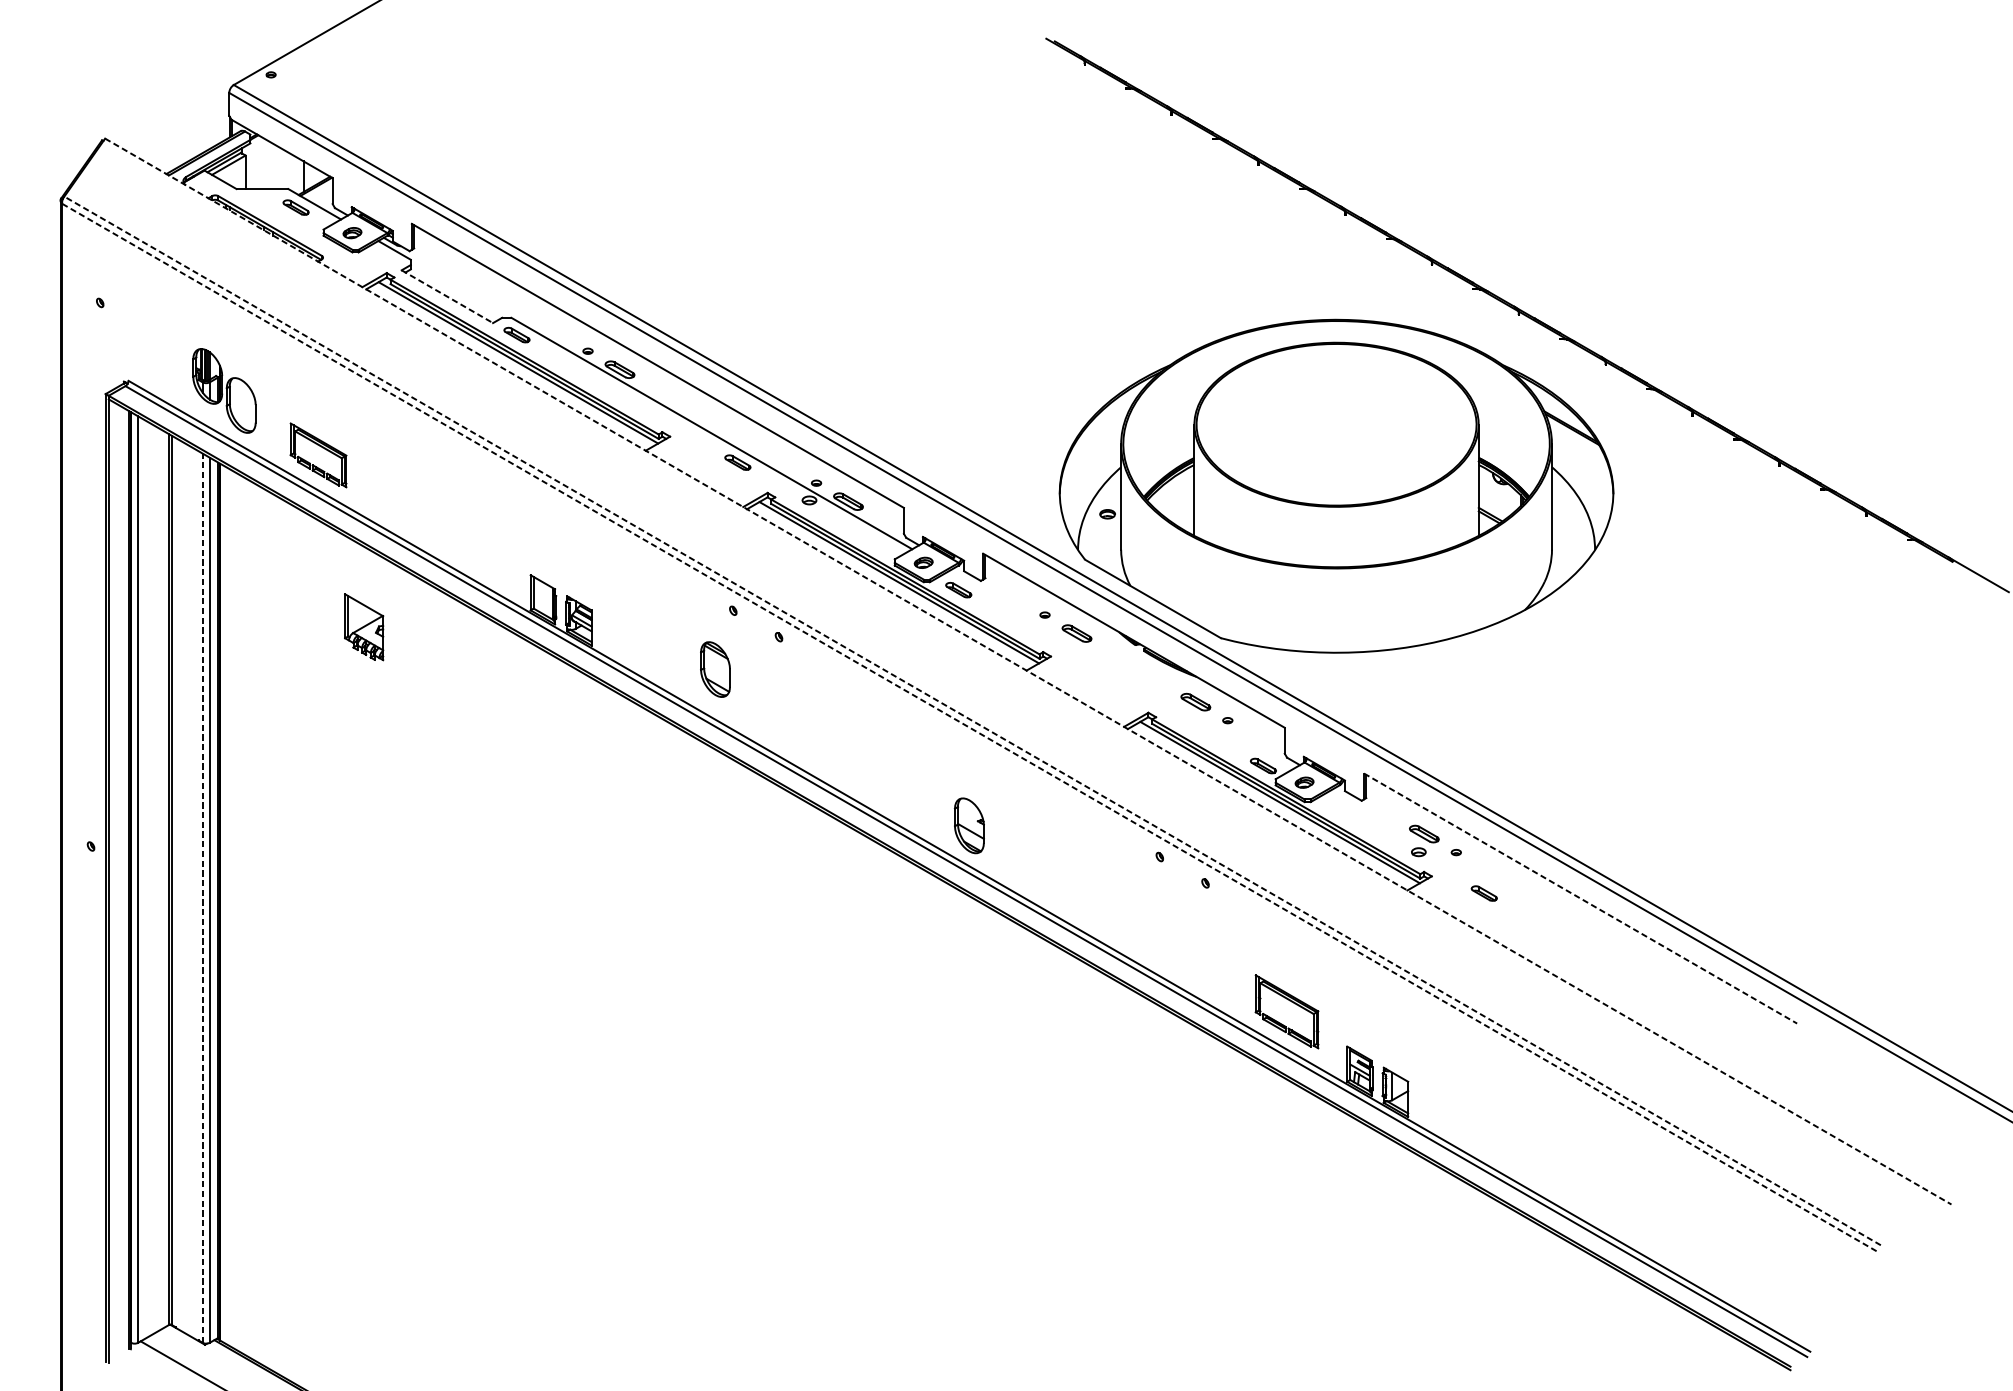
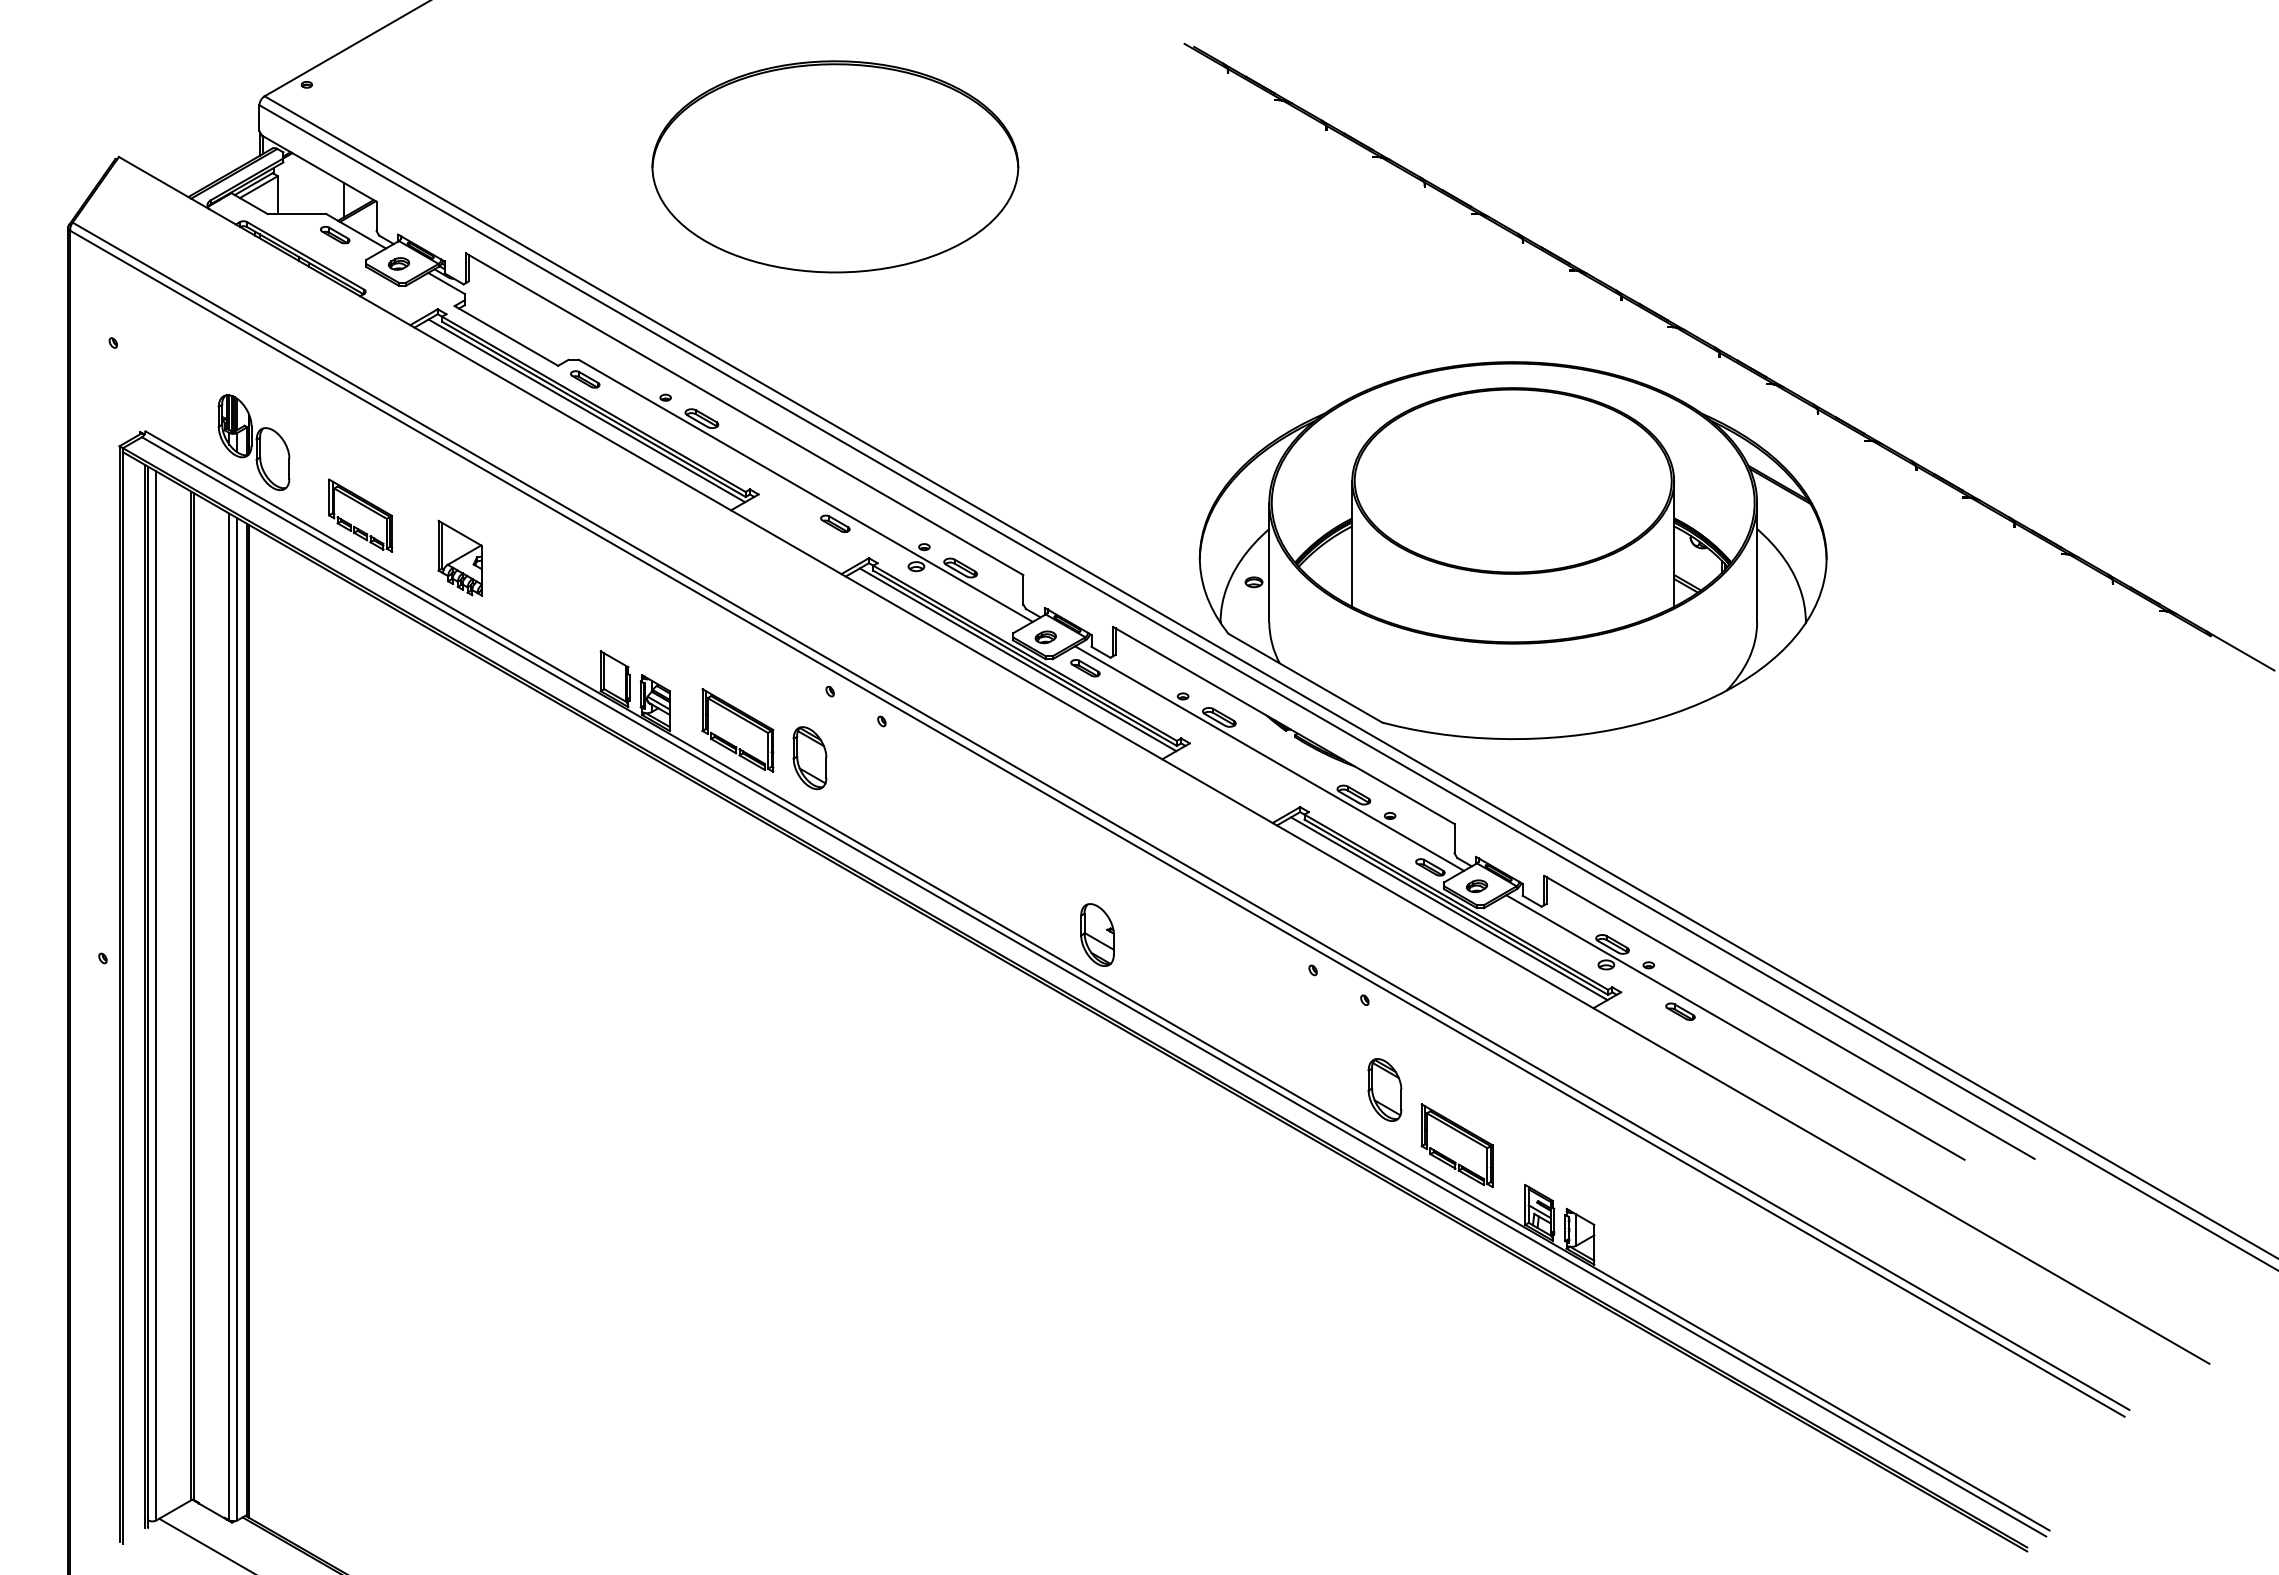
part: (738, 147) -> (835, 166), added
line: (447, 296) -> (506, 335), dashed -> solid
part: (363, 626) -> (459, 557), moved
part: (655, 635) -> (742, 719), added
line: (1121, 669) -> (1269, 758), added
line: (1028, 671) -> (1164, 760), dashed -> solid
line: (972, 721) -> (1100, 816), dashed -> solid
line: (969, 727) -> (1097, 823), dashed -> solid
line: (202, 897) -> (229, 1016), dashed -> solid
line: (1580, 898) -> (1789, 1017), dashed -> solid
line: (1532, 907) -> (1735, 1027), added
part: (1222, 962) -> (1384, 1089), added

